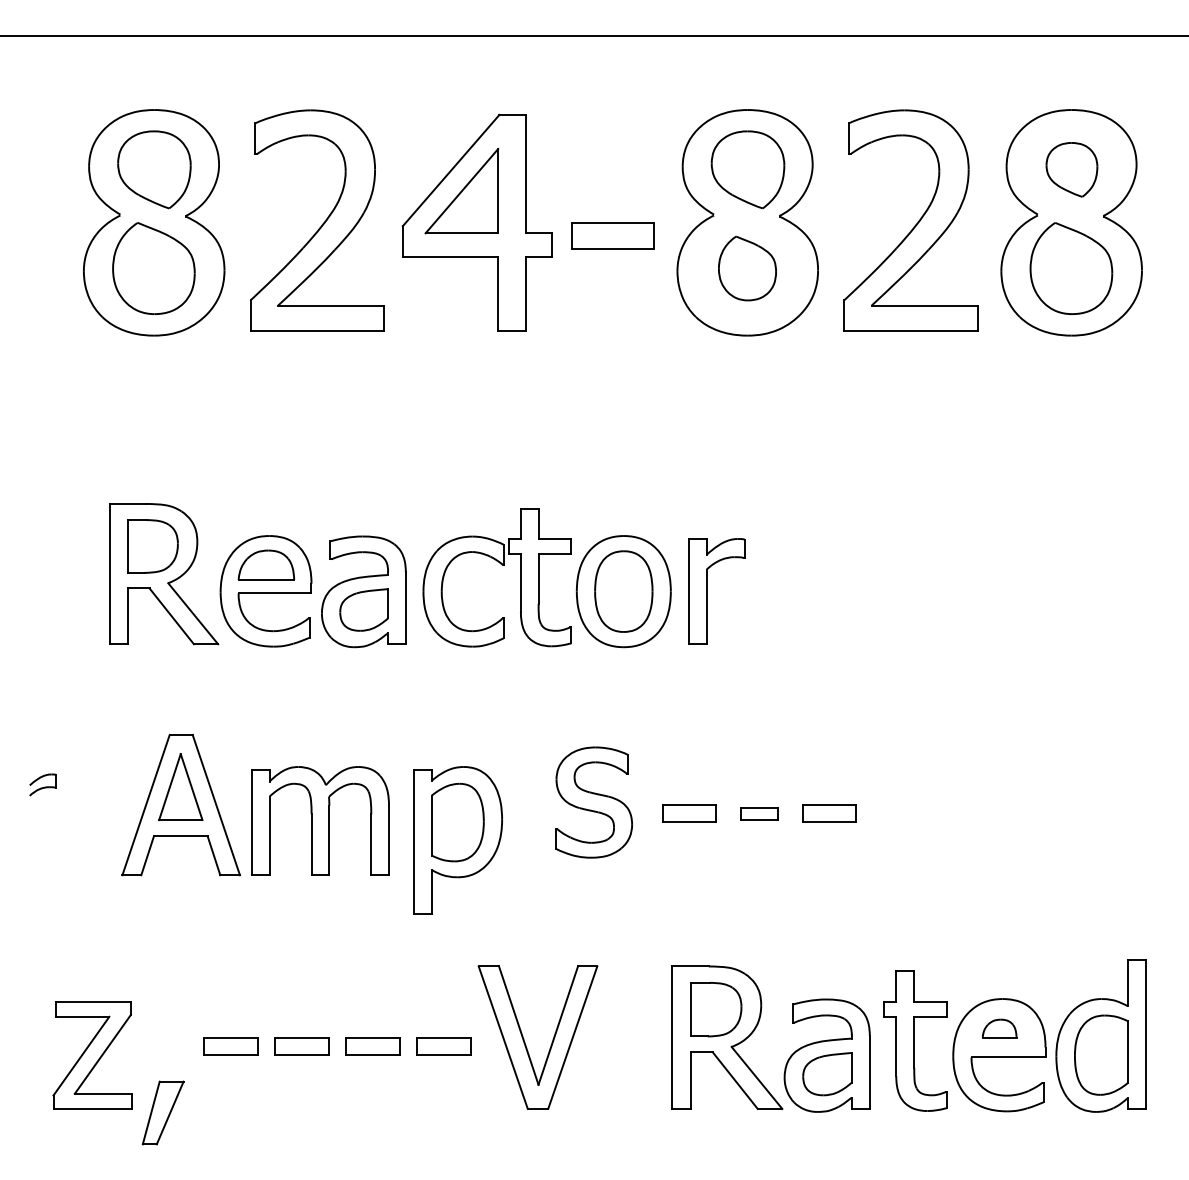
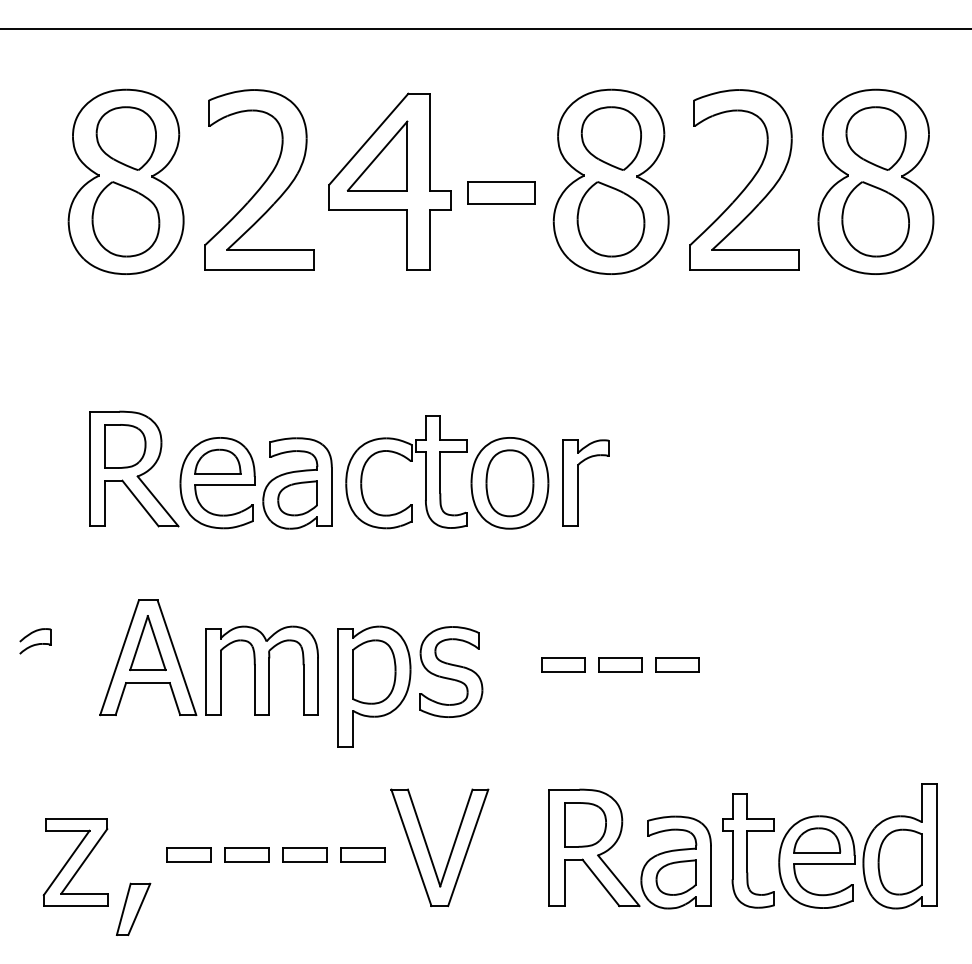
part: (1071, 169) -> (875, 138), size x1.43
part: (747, 268) -> (611, 219), size x1.43
part: (42, 784) -> (34, 640), size x1.43
part: (593, 802) -> (450, 671), moved
part: (759, 813) -> (620, 664), size x1.43
part: (999, 1028) -> (816, 840), size x1.67

